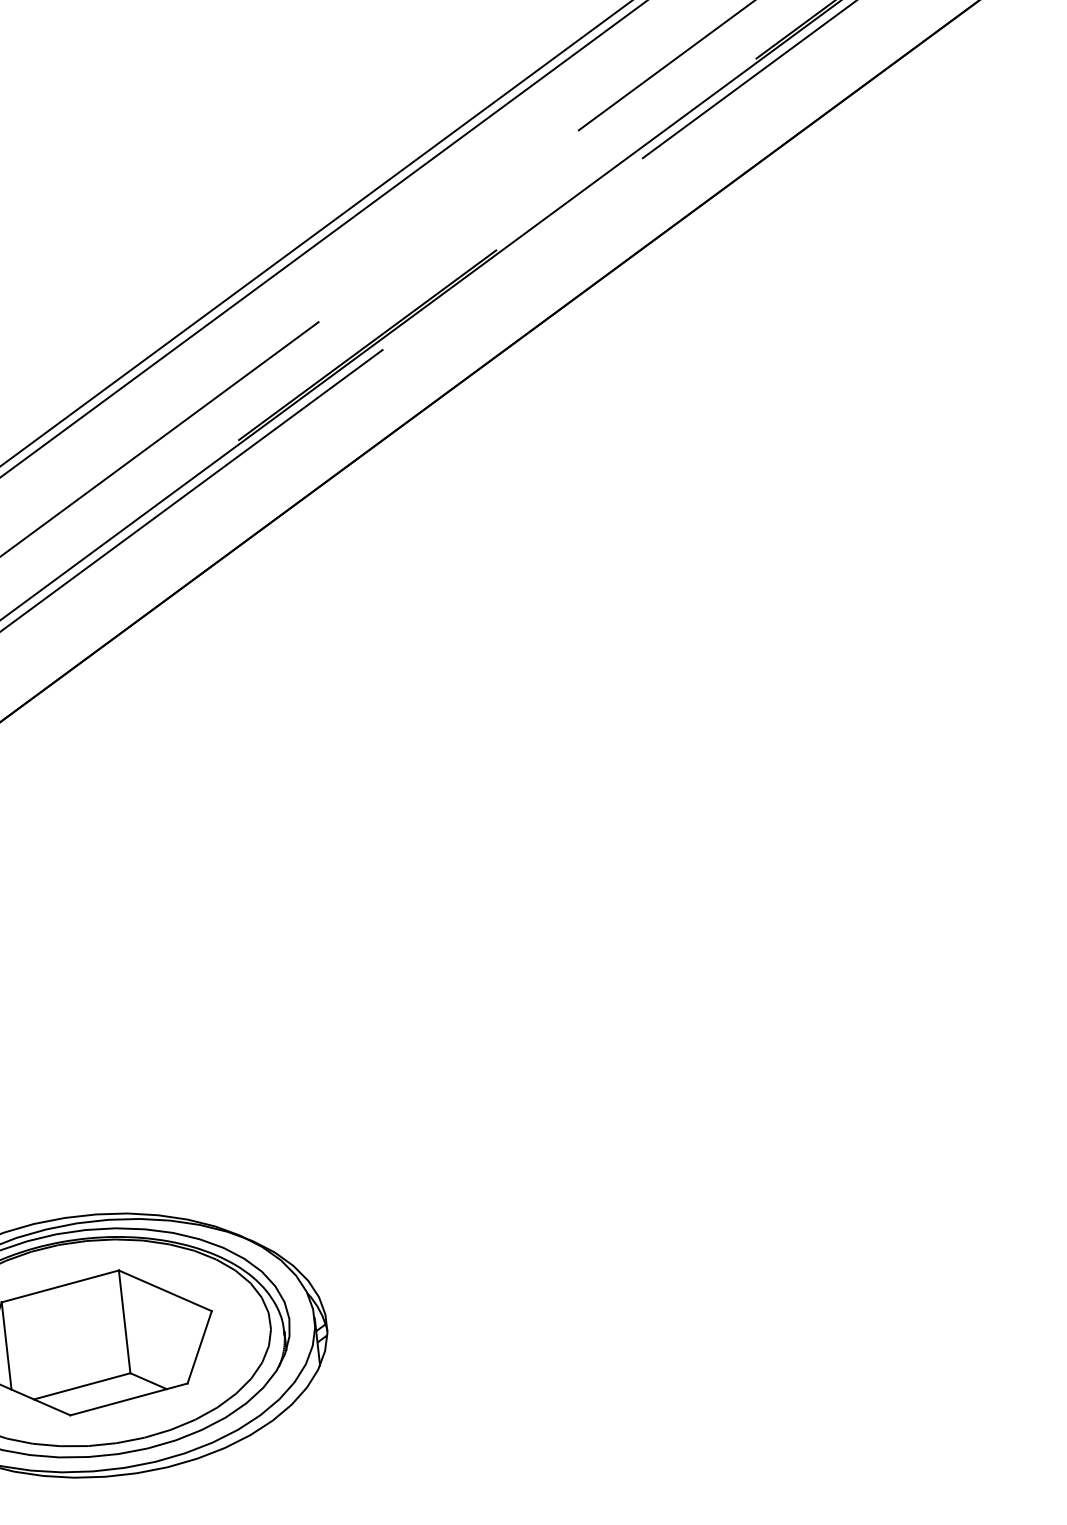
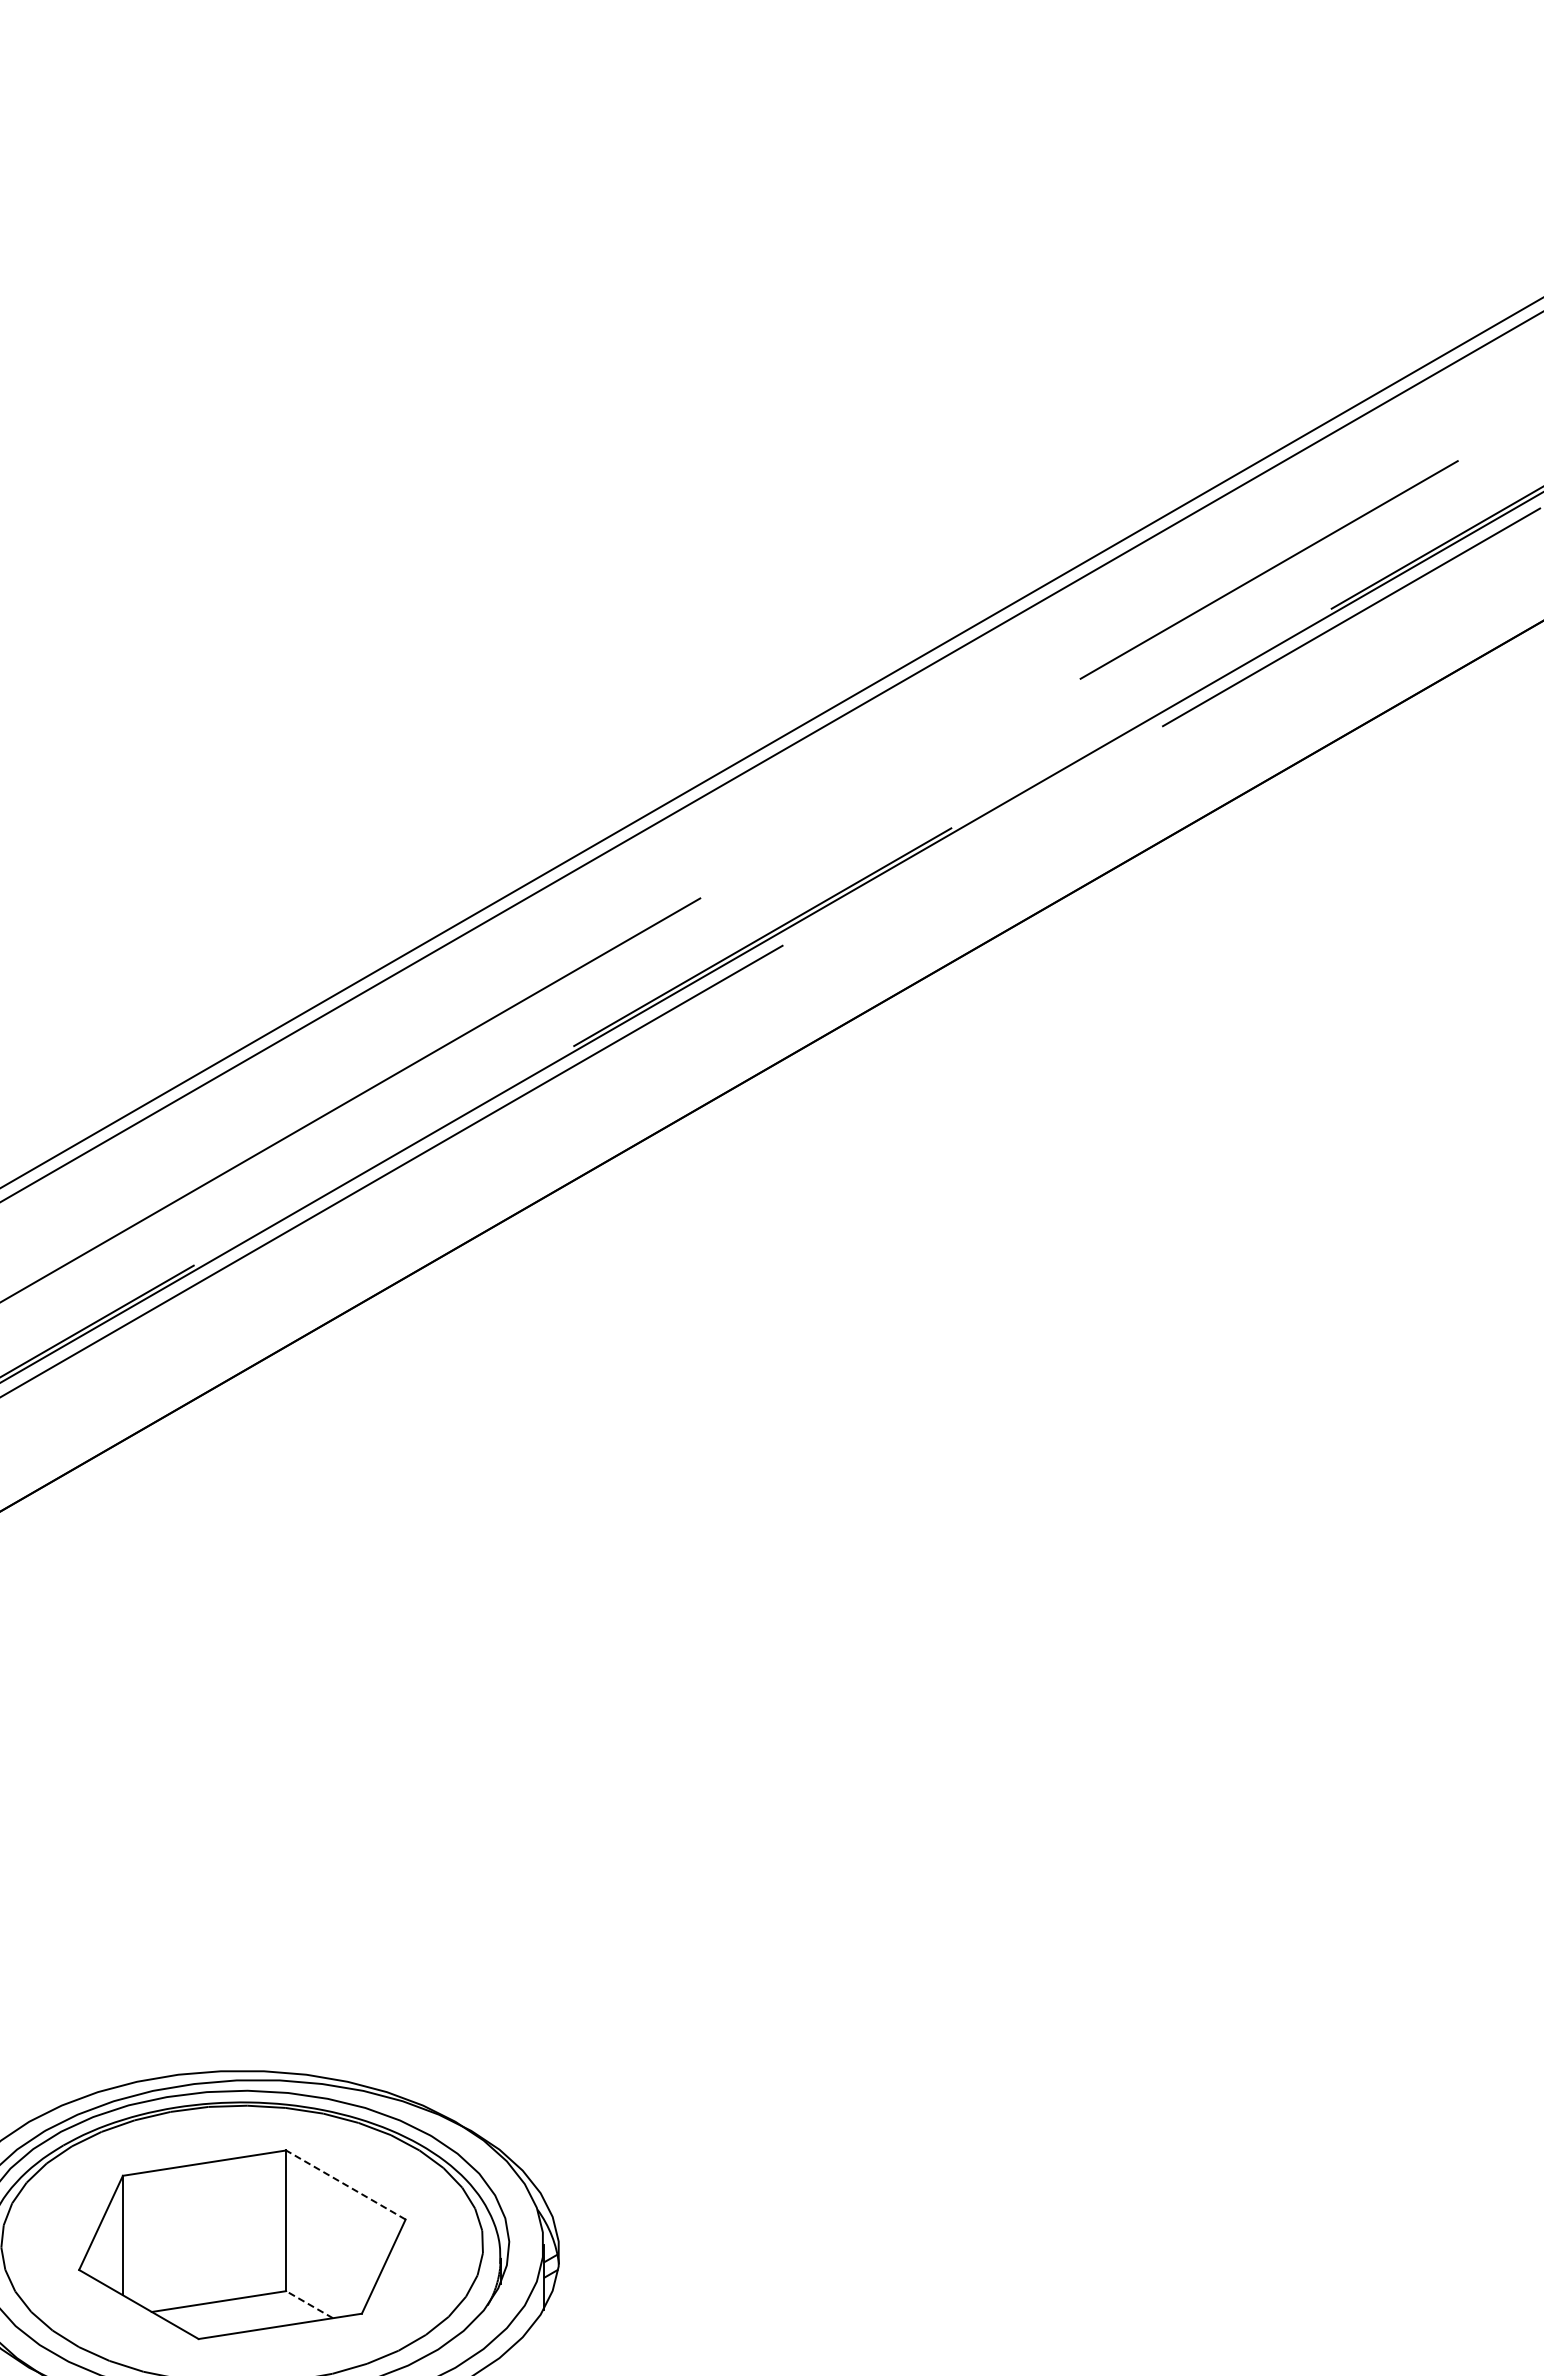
line: (165, 1290) -> (345, 2184), solid -> dashed
line: (148, 1381) -> (309, 2304), solid -> dashed

